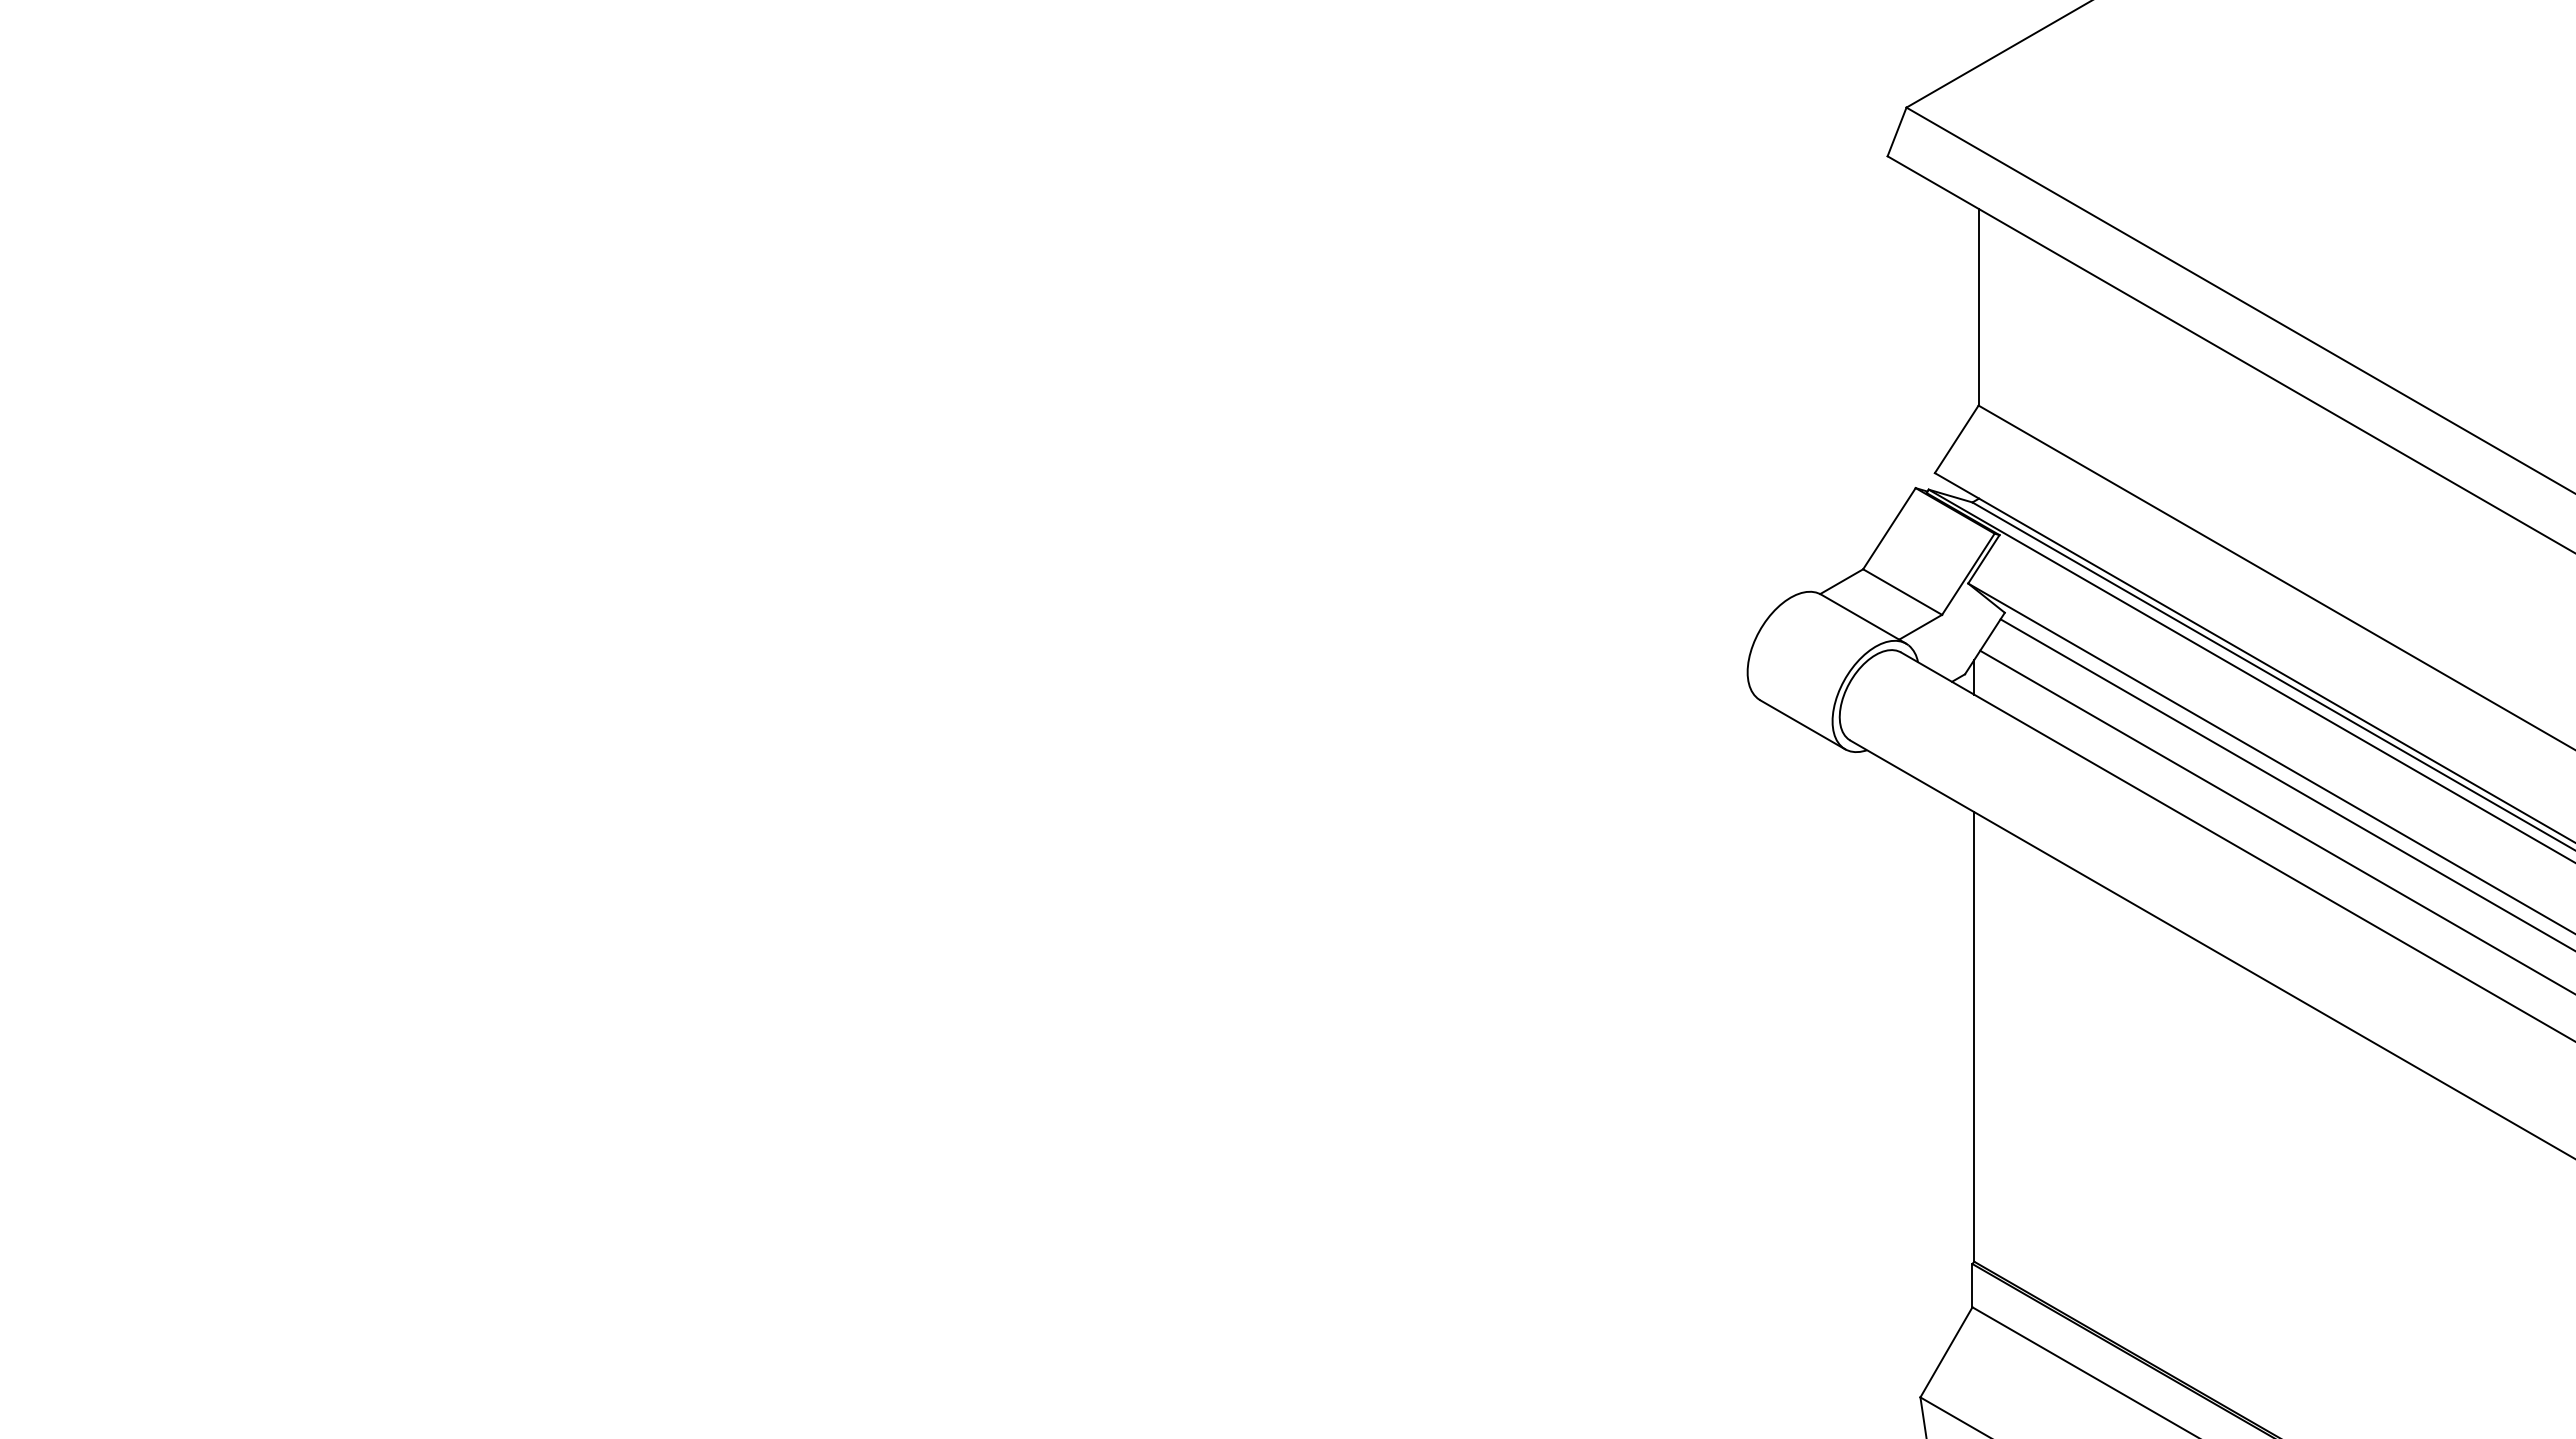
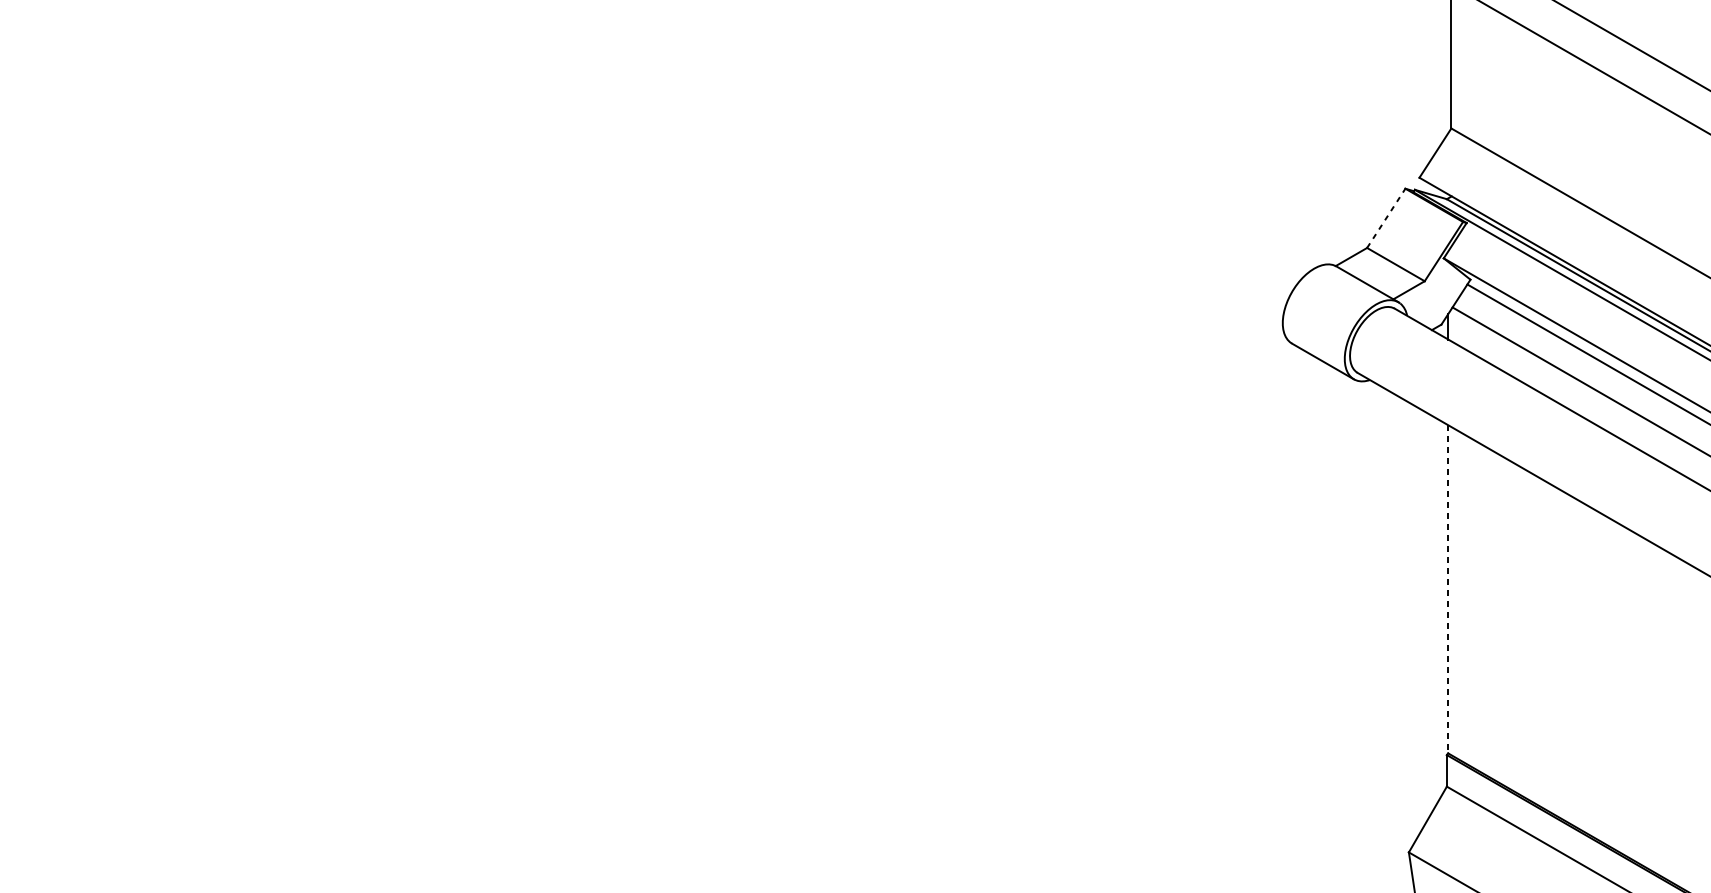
line: (1889, 528) -> (1386, 218), solid -> dashed
line: (1974, 1036) -> (1448, 588), solid -> dashed

